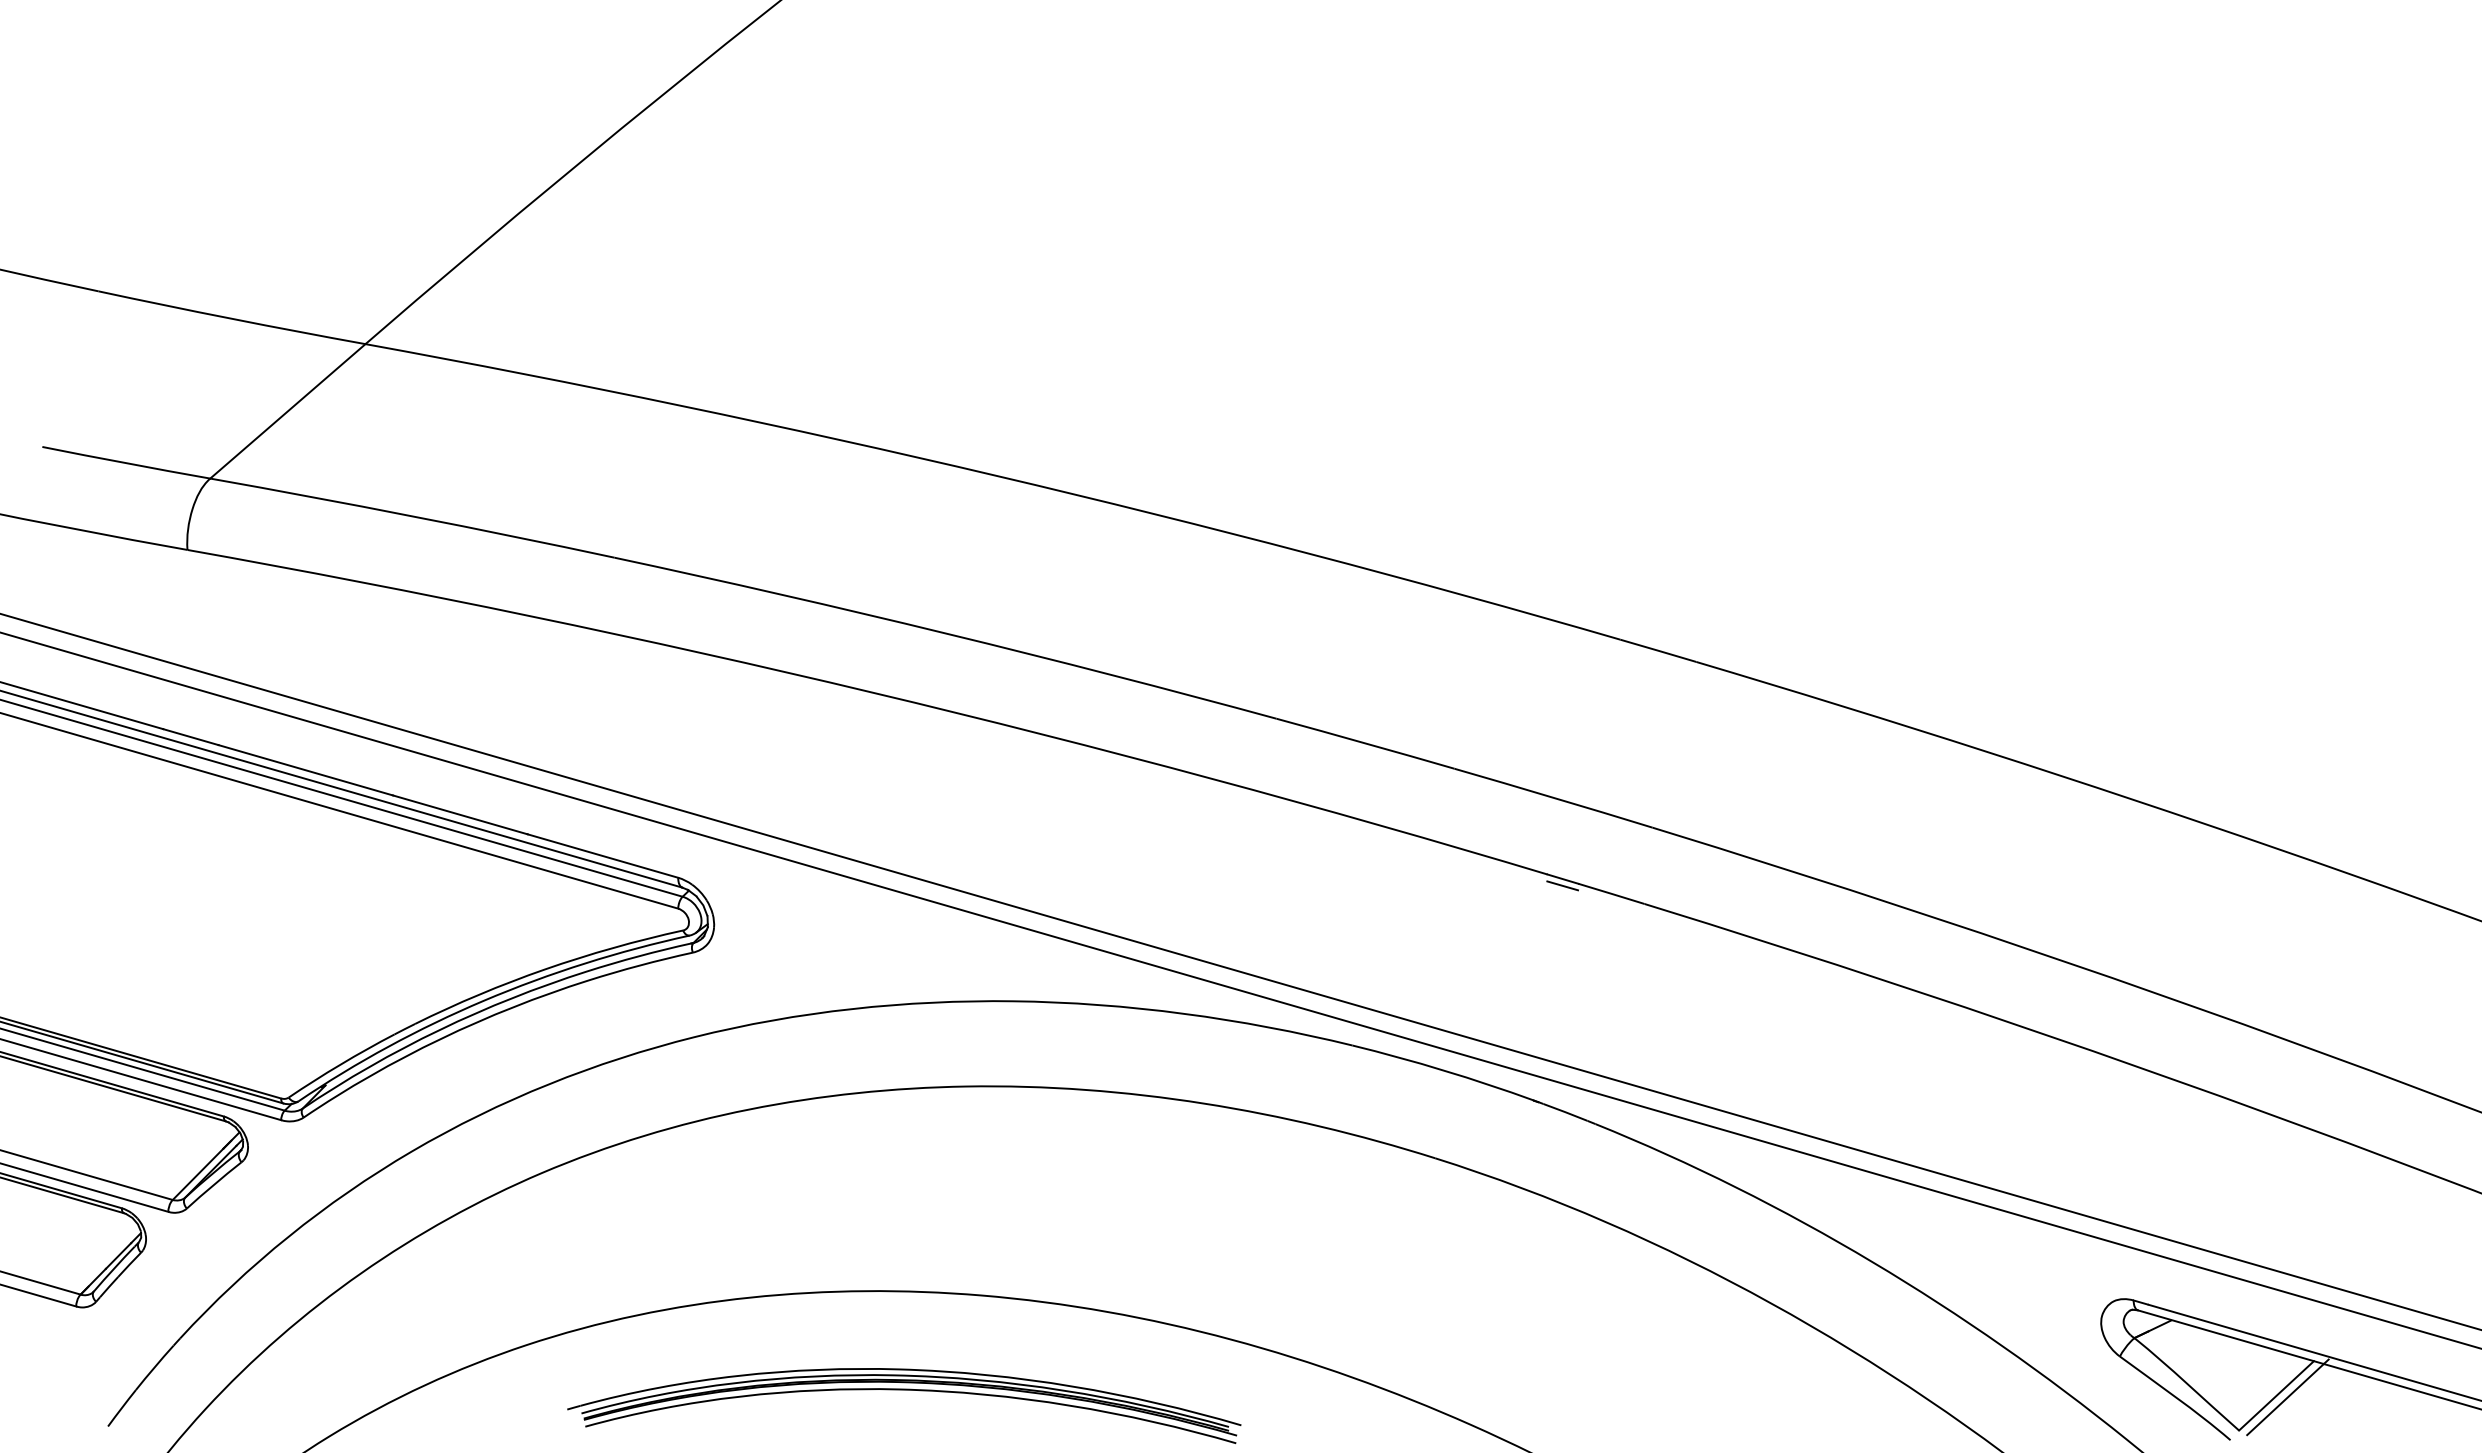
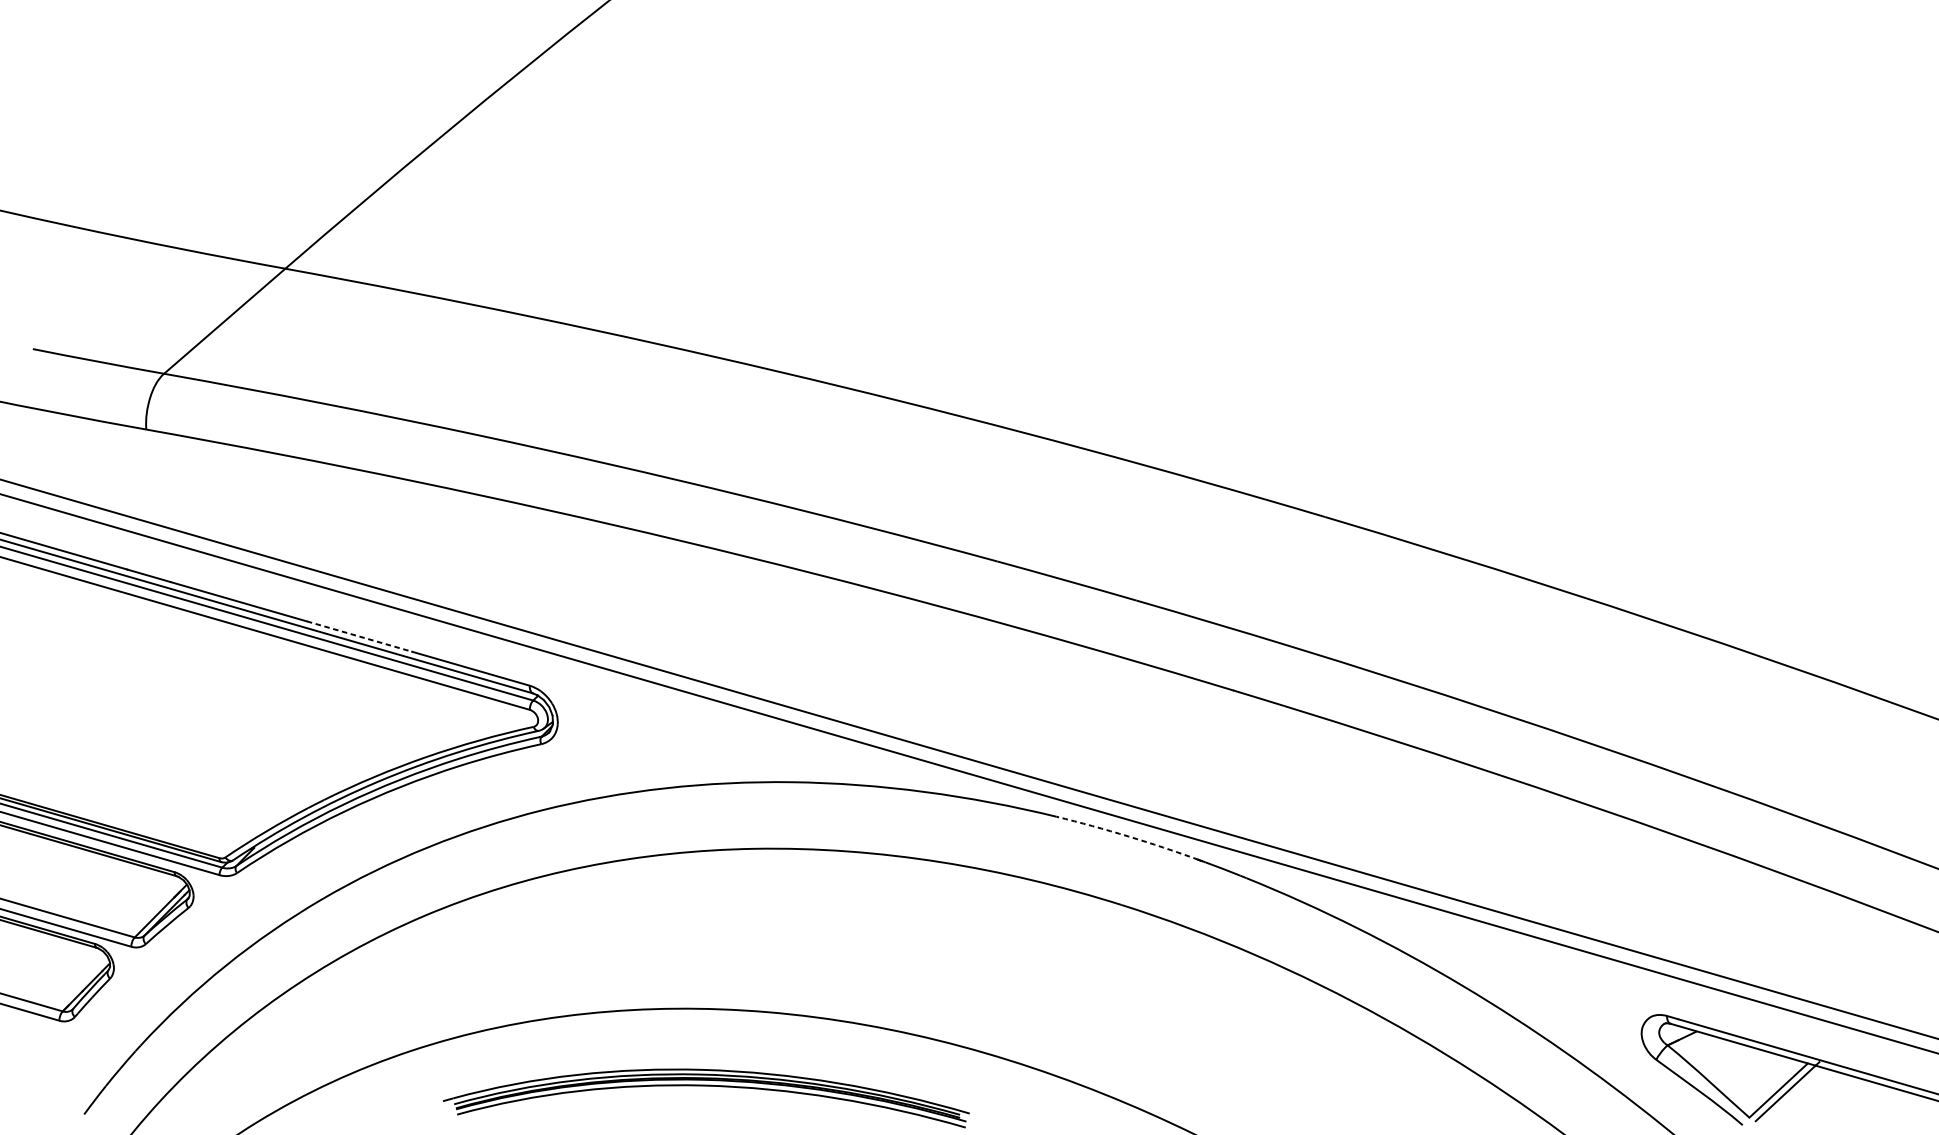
line: (460, 815) -> (359, 637), solid -> dashed
line: (1562, 885) -> (1220, 691), removed
arc: (1444, 1070) -> (1128, 836), solid -> dashed

